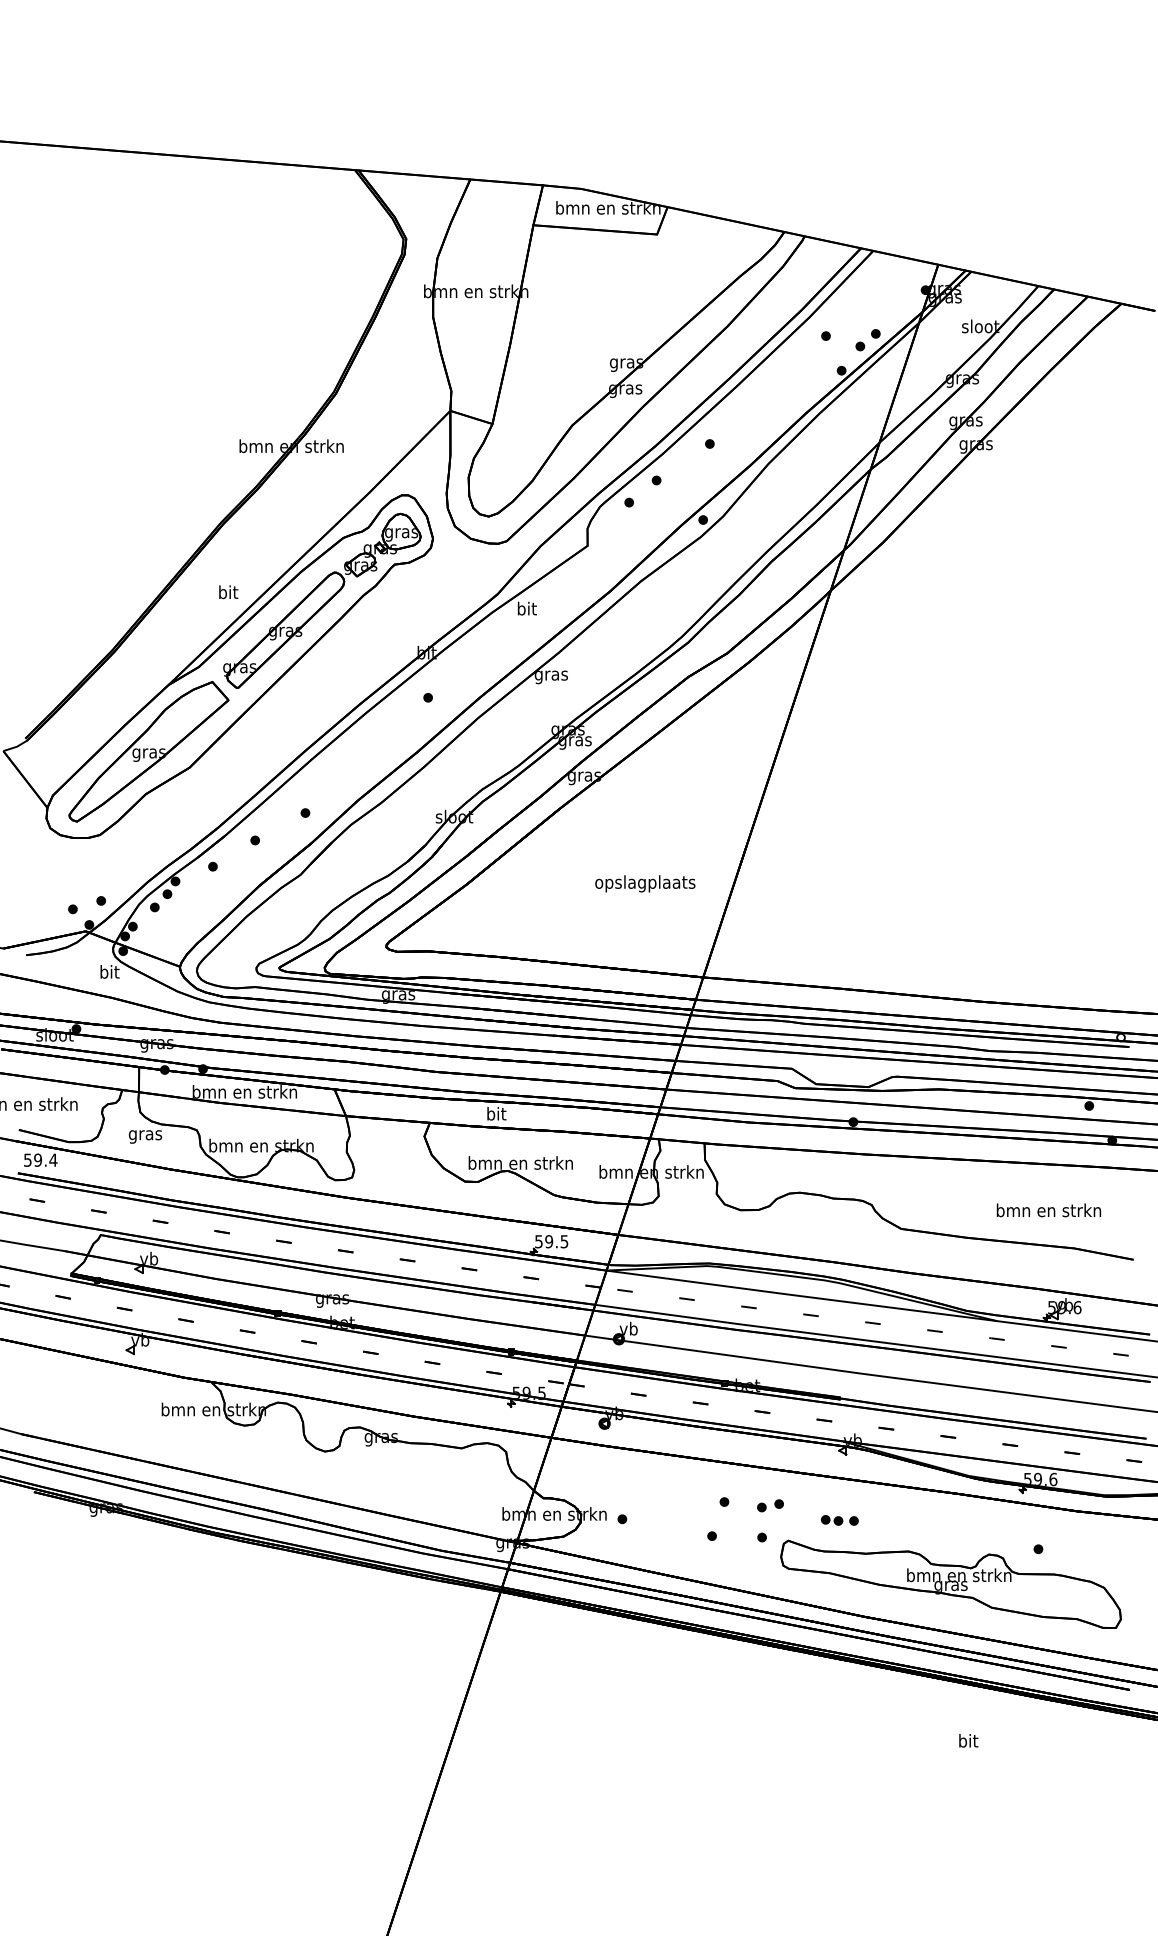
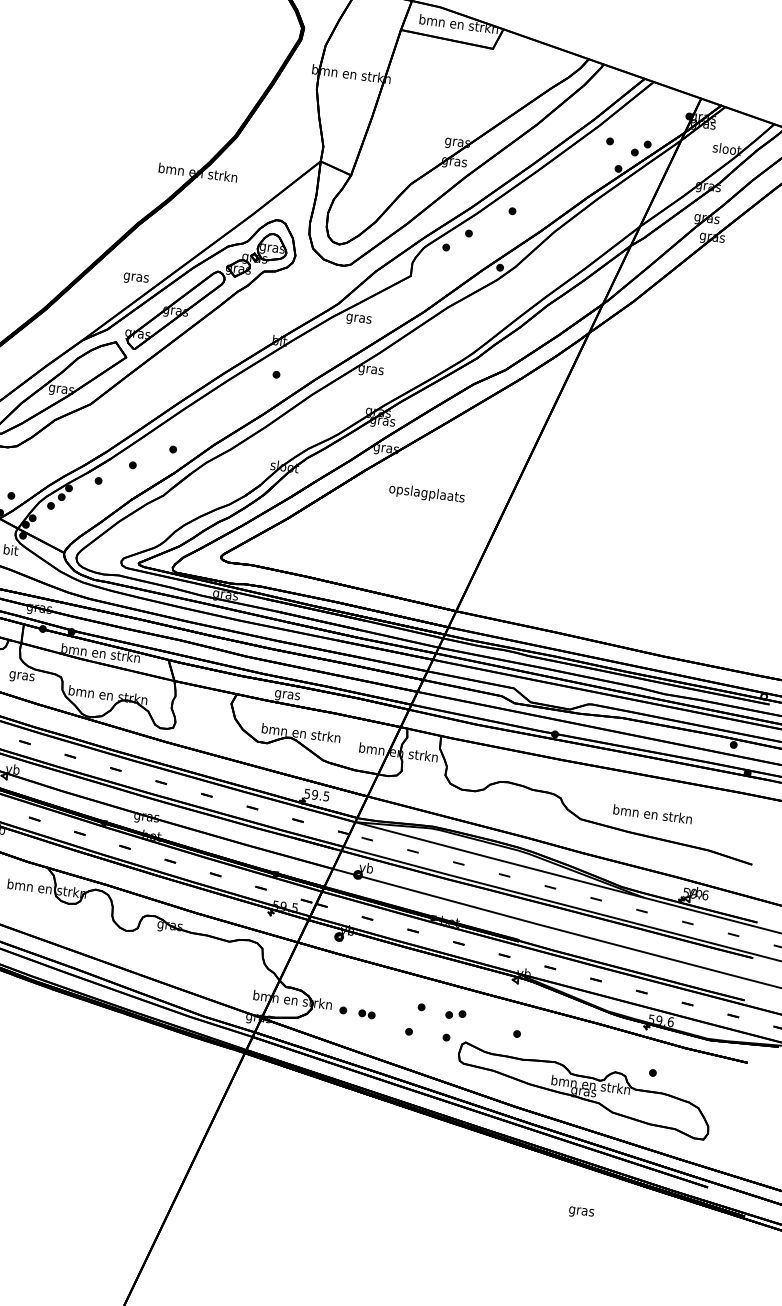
text: (227, 593) -> (135, 277), bit -> gras
text: (526, 609) -> (358, 317), bit -> gras
text: (645, 883) -> (427, 493), moved
text: (495, 1115) -> (286, 694), bit -> gras
text: (1048, 1210) -> (652, 814), moved
part: (832, 1520) -> (367, 1014), moved
text: (967, 1742) -> (581, 1211), bit -> gras

